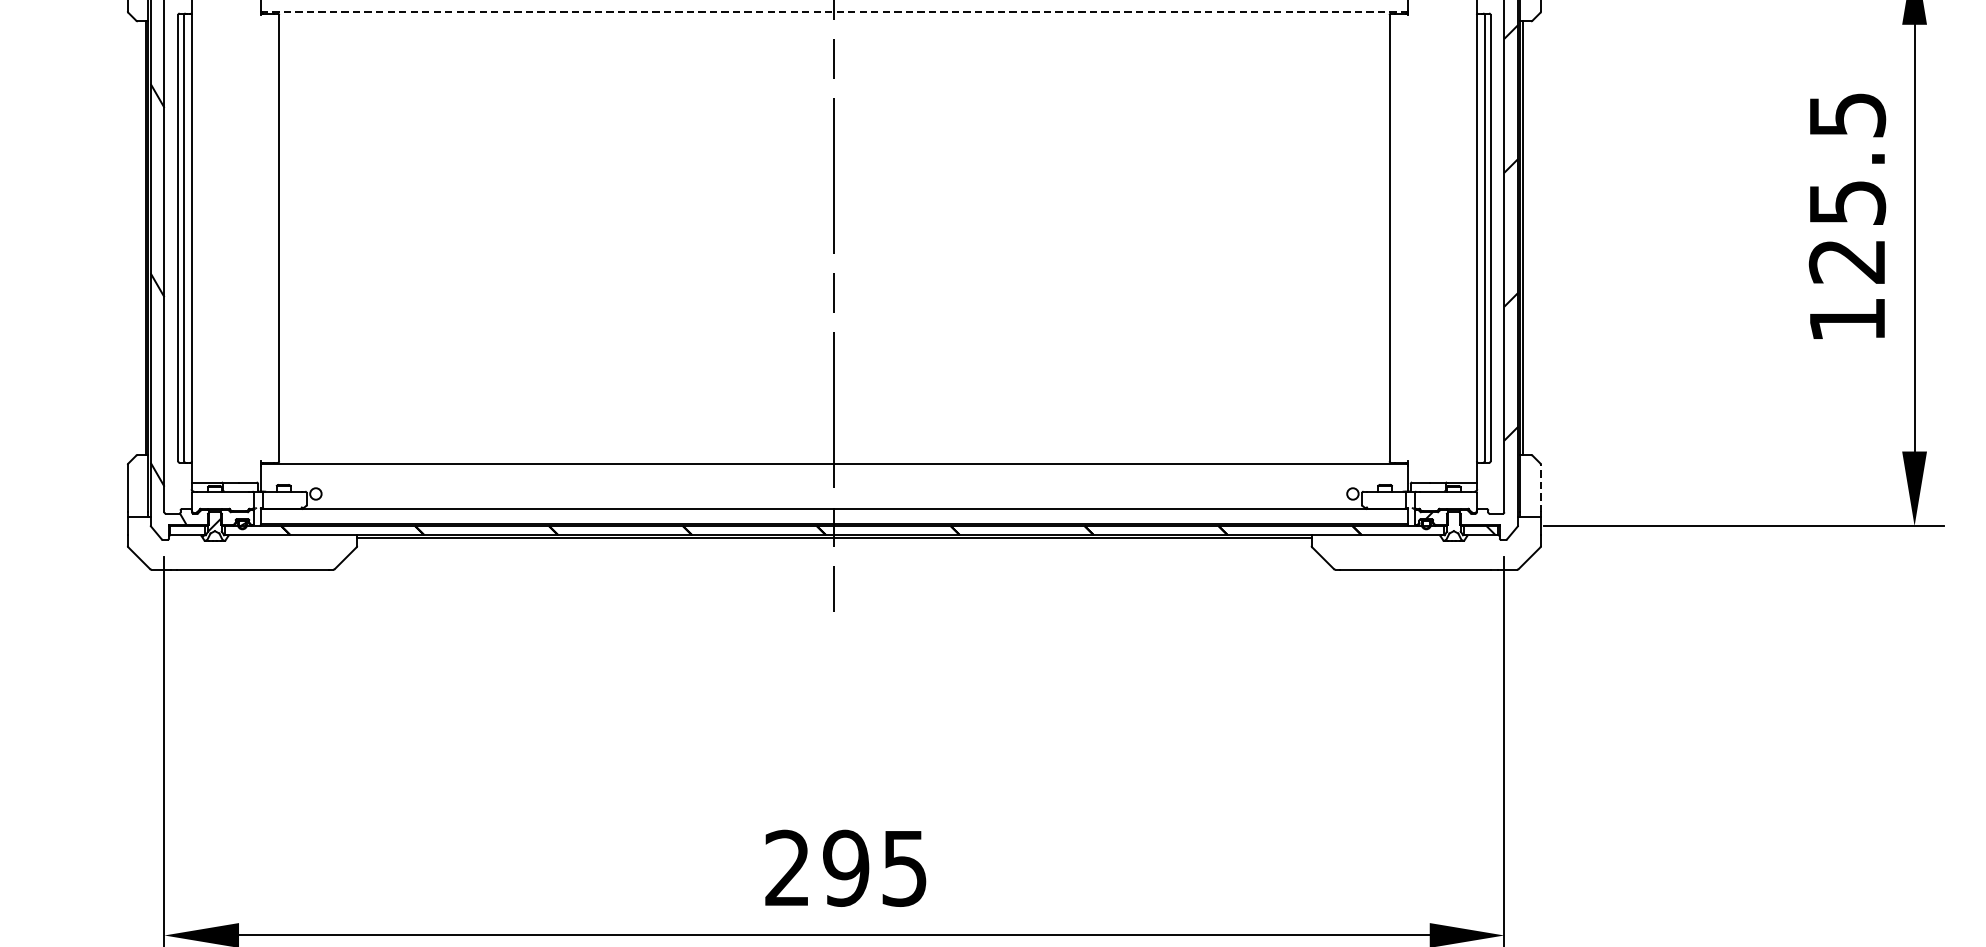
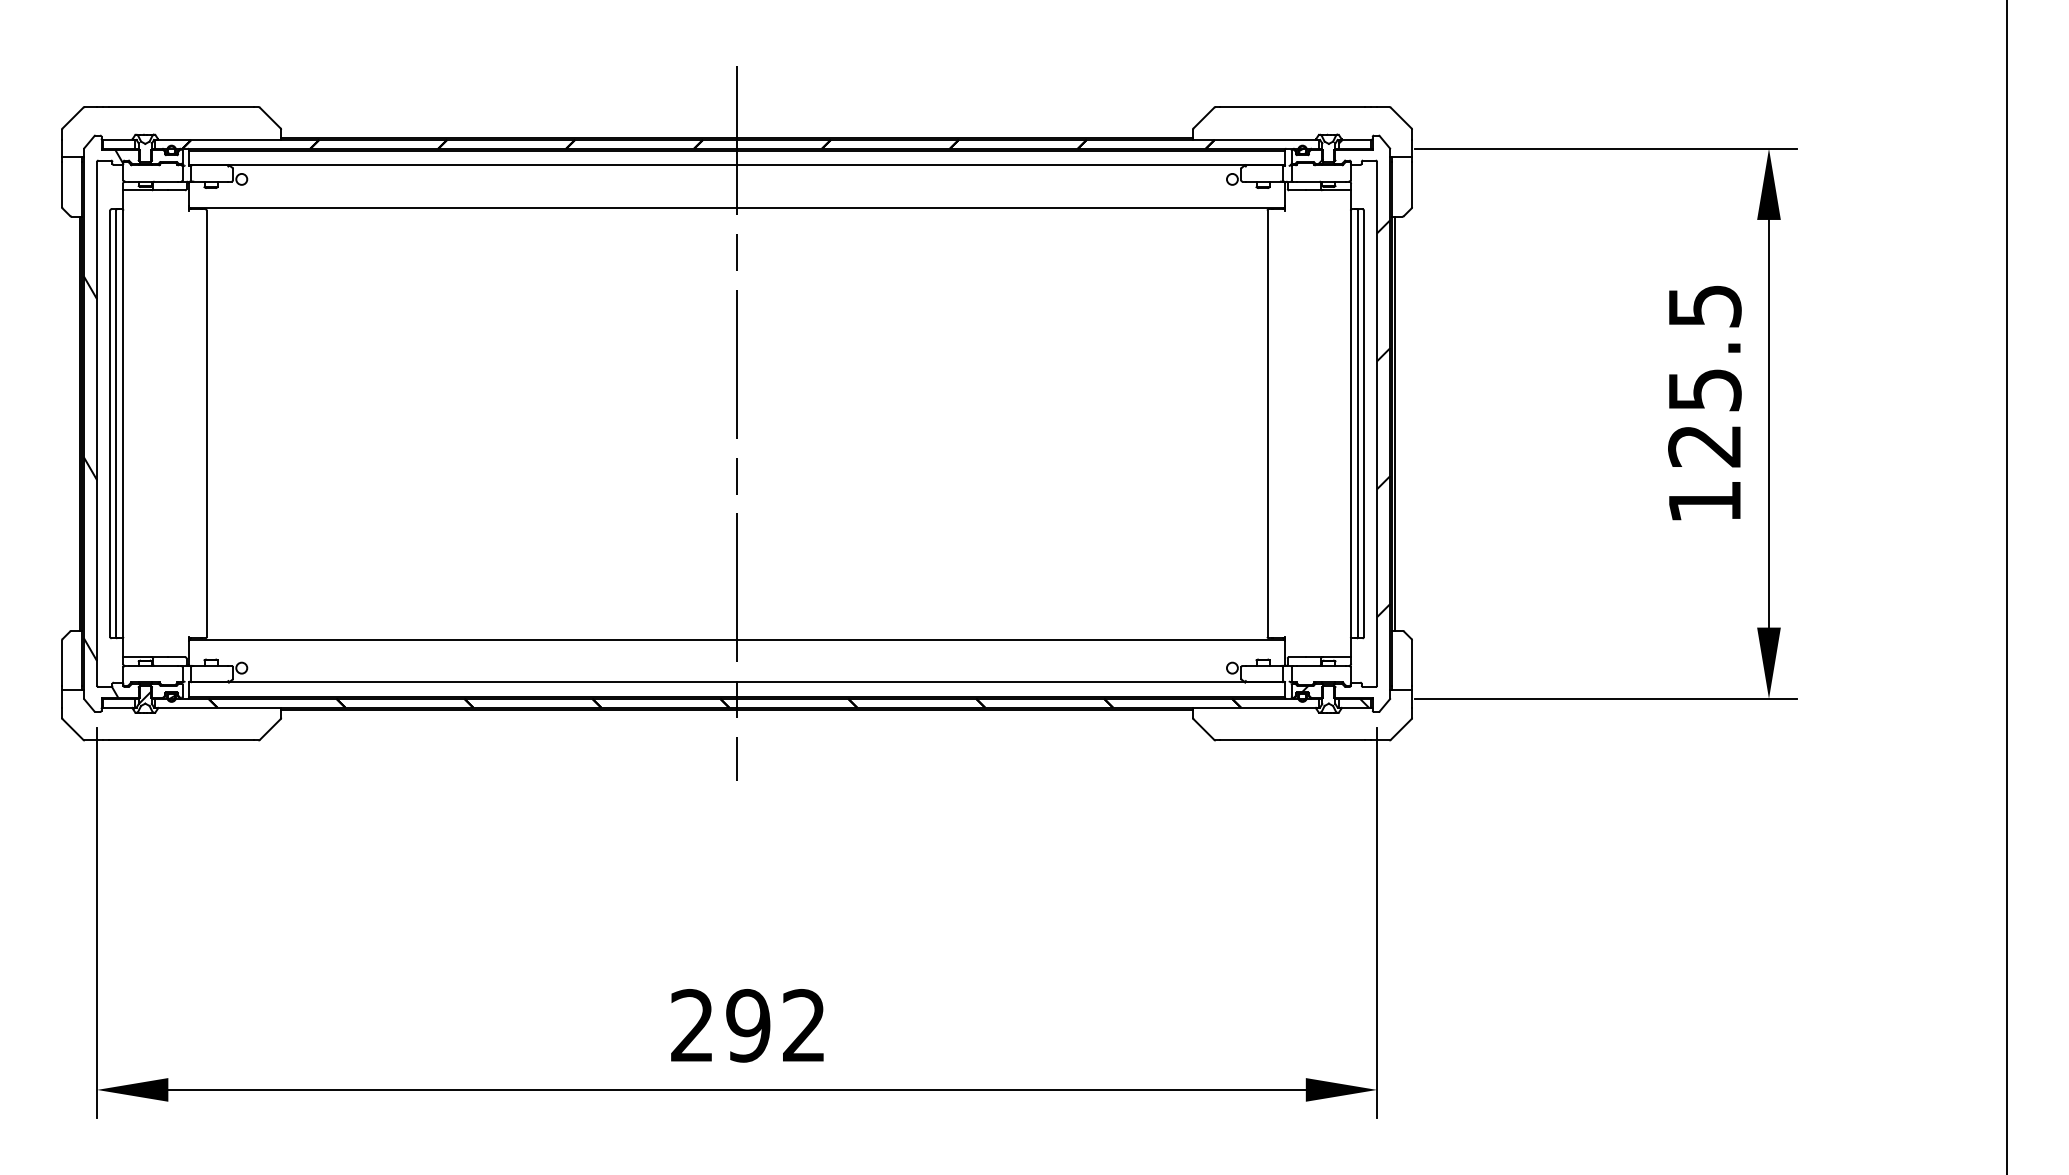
line: (834, 11) -> (737, 207), dashed -> solid
line: (1541, 489) -> (1412, 663), dashed -> solid
text: (903, 868) -> (803, 1025), 295 -> 292

